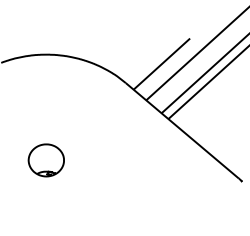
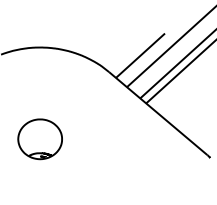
part: (46, 160) -> (40, 139), size x1.43

